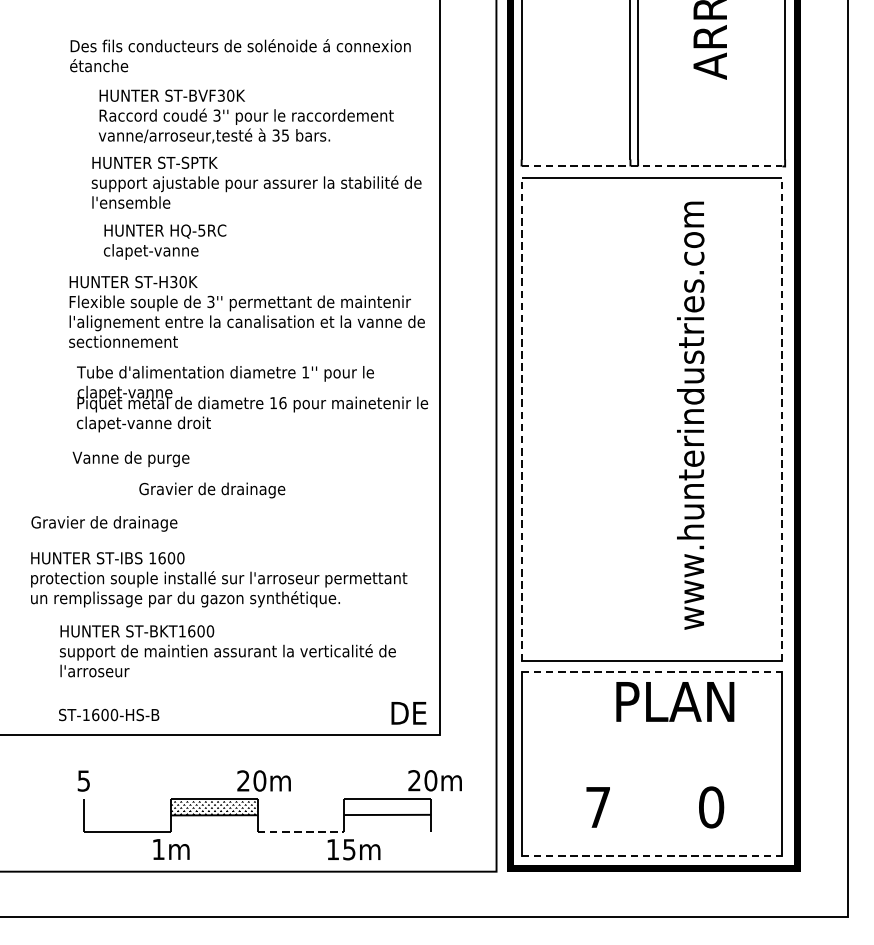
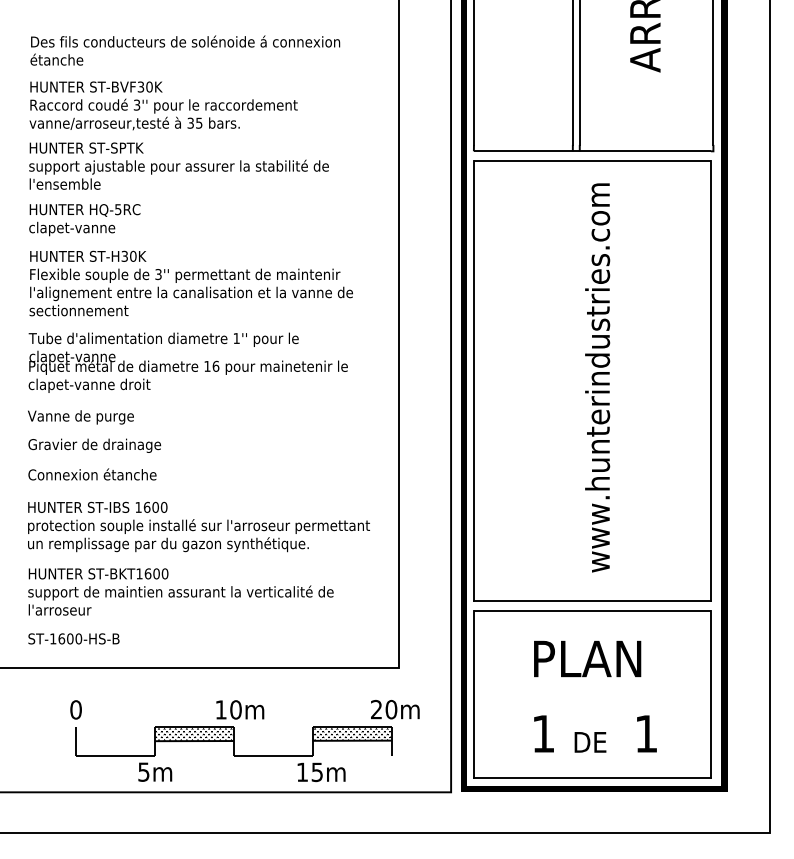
text: (240, 55) -> (185, 50), moved
text: (246, 116) -> (163, 105), moved
line: (652, 166) -> (592, 151), dashed -> solid
text: (256, 182) -> (178, 165), moved
text: (164, 242) -> (84, 220), moved
text: (246, 311) -> (190, 283), moved
text: (251, 398) -> (187, 362), moved
text: (690, 415) -> (597, 377), moved
line: (521, 419) -> (473, 381), dashed -> solid
line: (781, 419) -> (710, 381), dashed -> solid
text: (130, 459) -> (80, 417), moved
text: (212, 490) -> (94, 445), moved
text: (106, 523) -> (96, 475), Gravier de drainage -> Connexion étanche
text: (227, 650) -> (180, 591), moved
line: (652, 672) -> (592, 611), dashed -> solid
text: (675, 701) -> (587, 658), moved
text: (408, 713) -> (590, 742), moved
text: (108, 714) -> (73, 638), moved
text: (83, 780) -> (75, 709), 5 -> 0
text: (242, 780) -> (220, 709), 20m -> 10m
text: (598, 806) -> (543, 733), 7 -> 1
text: (711, 806) -> (646, 733), 0 -> 1
hatch: (386, 808) -> (351, 734), added
line: (301, 832) -> (273, 756), dashed -> solid
text: (158, 848) -> (143, 771), 1m -> 5m
line: (652, 856) -> (592, 778), dashed -> solid

